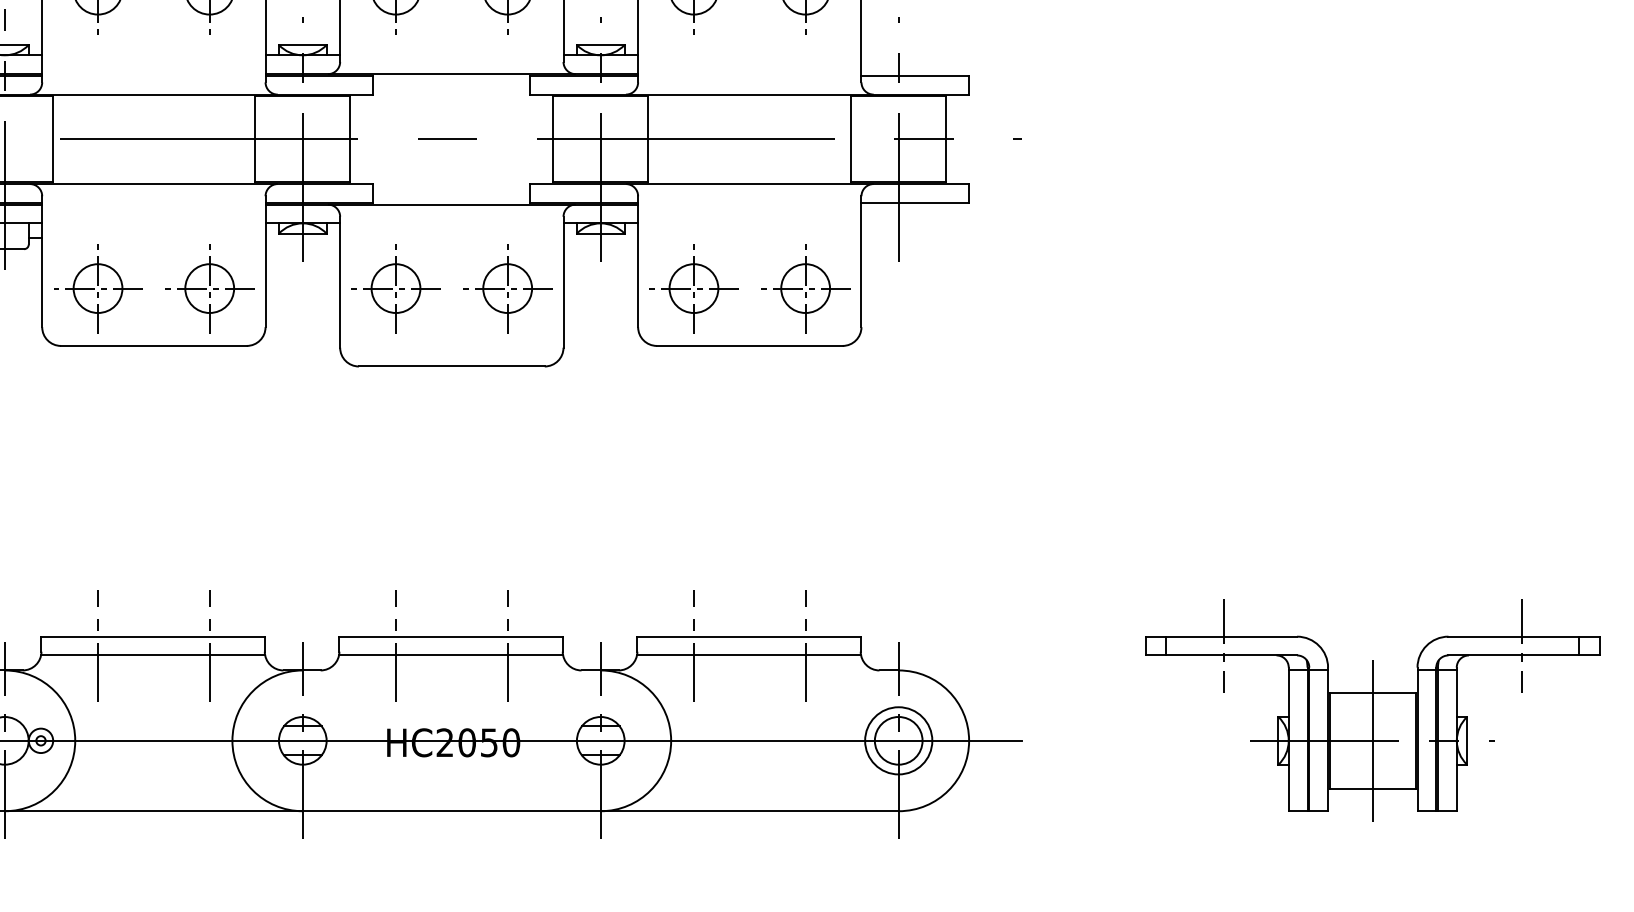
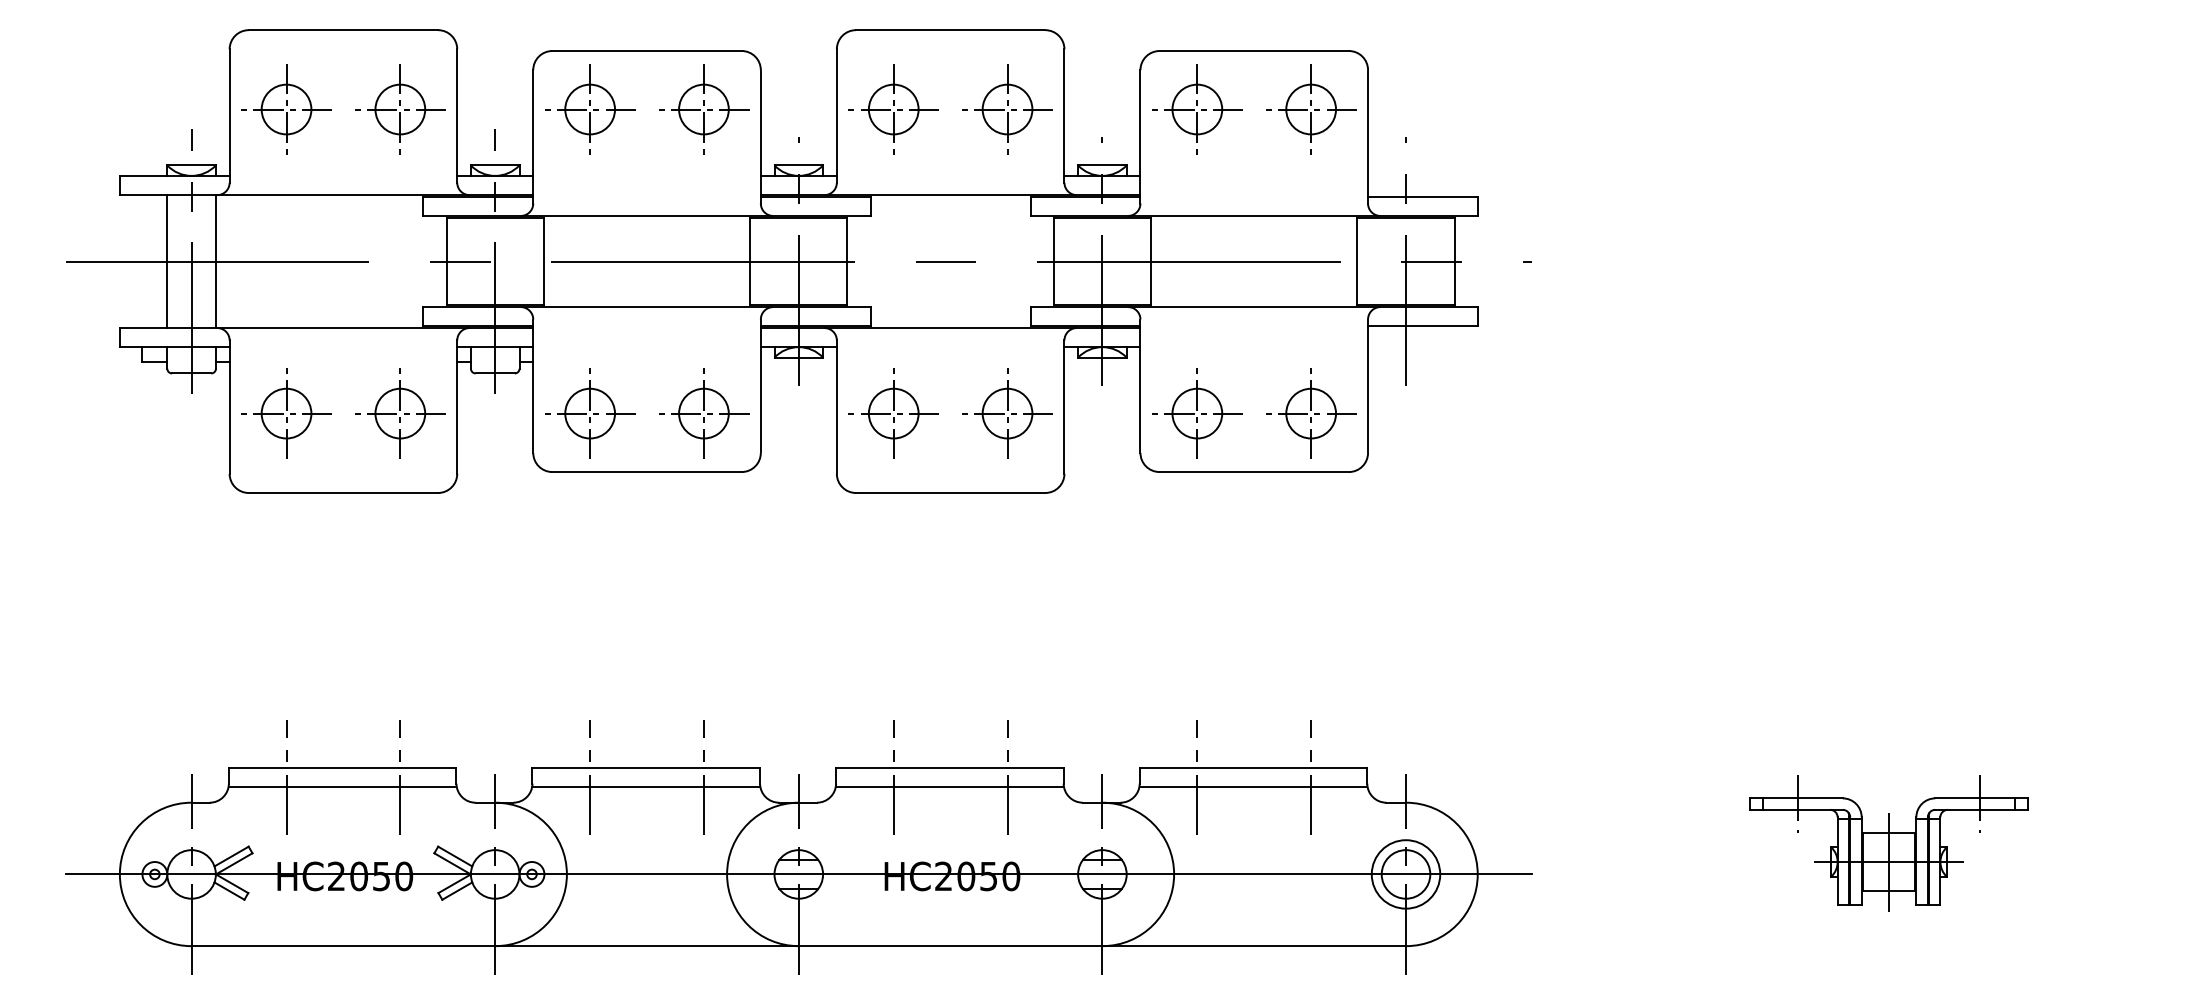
part: (1372, 710) -> (1888, 843), size x0.6

